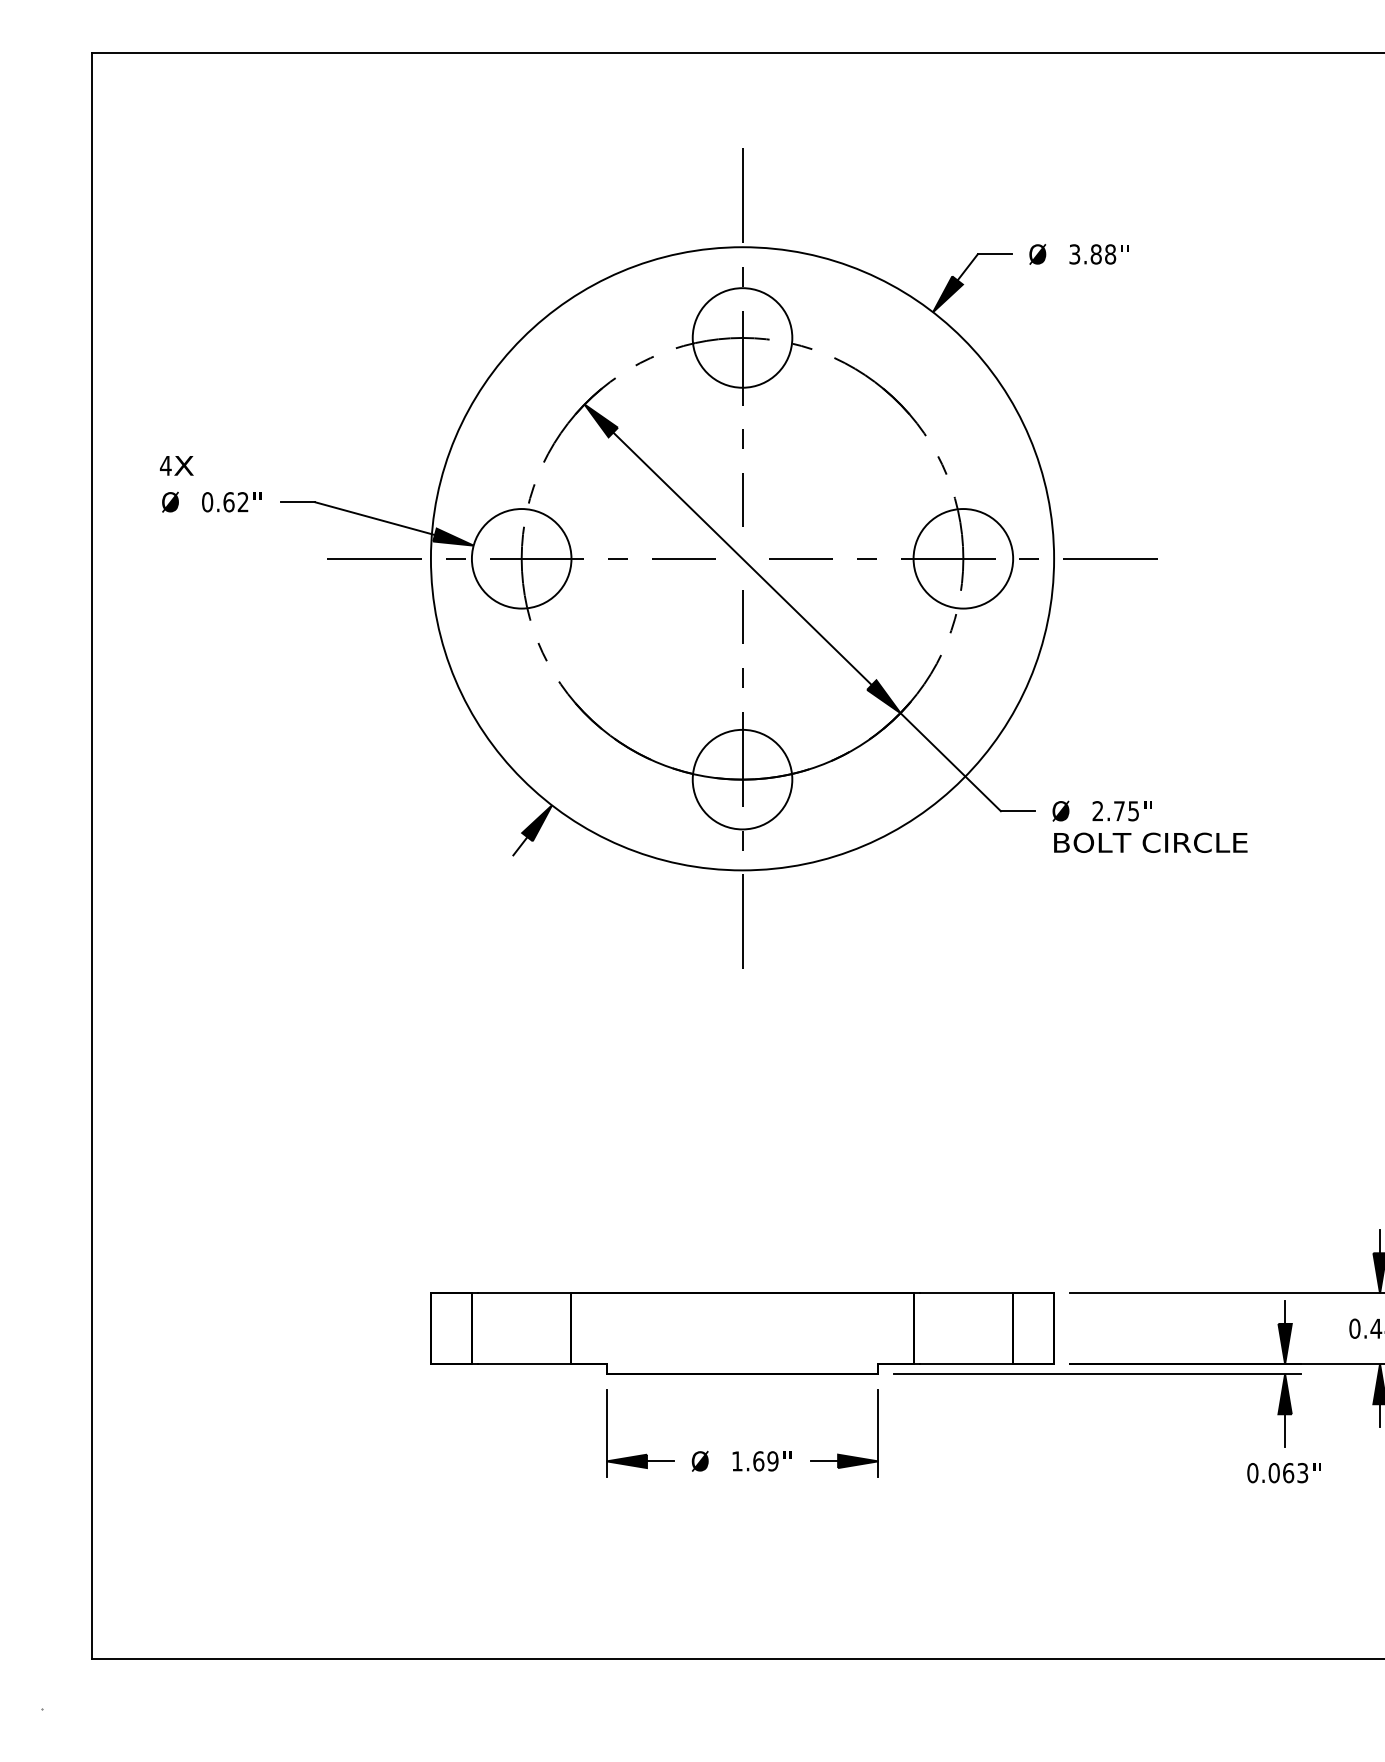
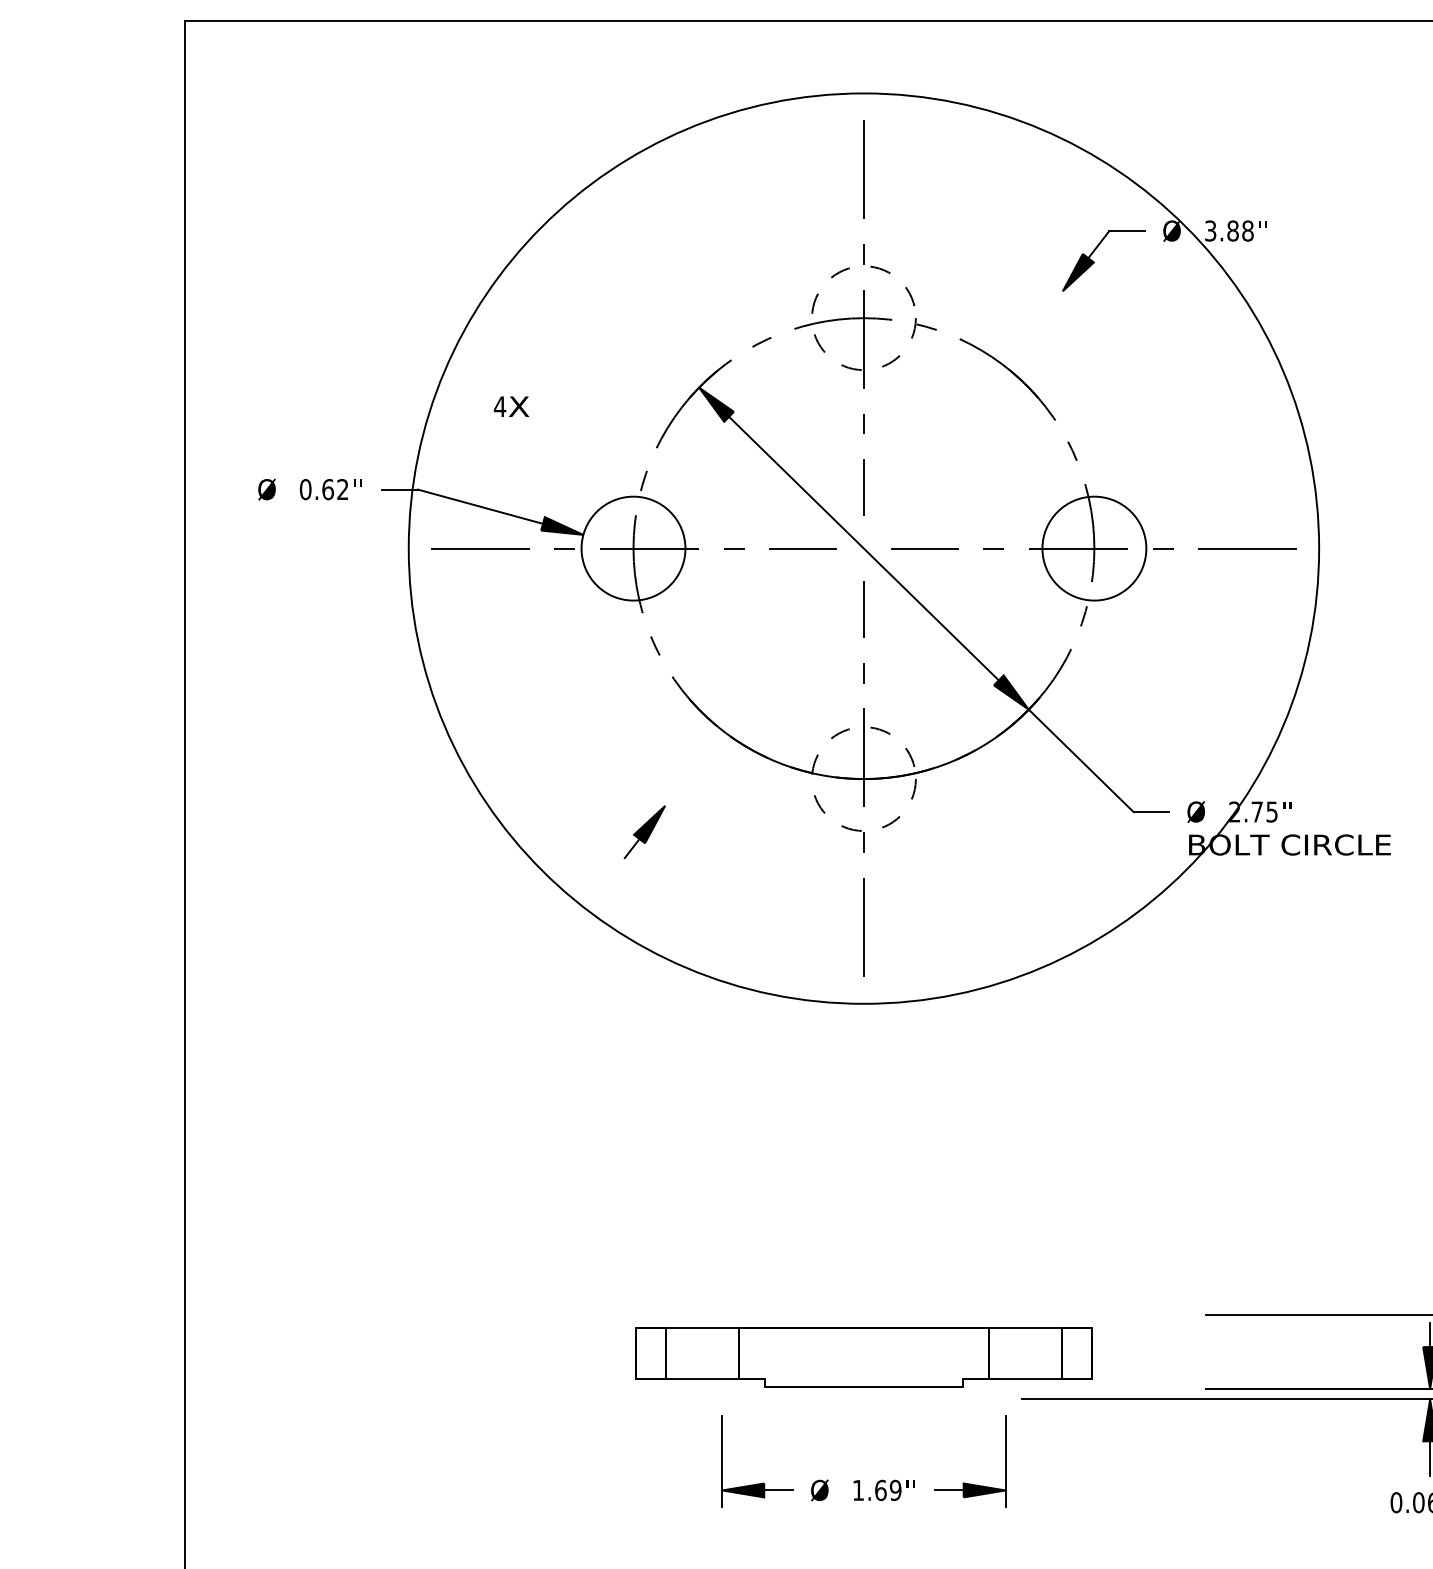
circle: (742, 337) -> (863, 317), solid -> dashed
text: (176, 465) -> (511, 406), moved
circle: (742, 558) -> (863, 548), size x1.4
circle: (742, 779) -> (863, 778), solid -> dashed
part: (742, 1333) -> (863, 1357), size x0.7

